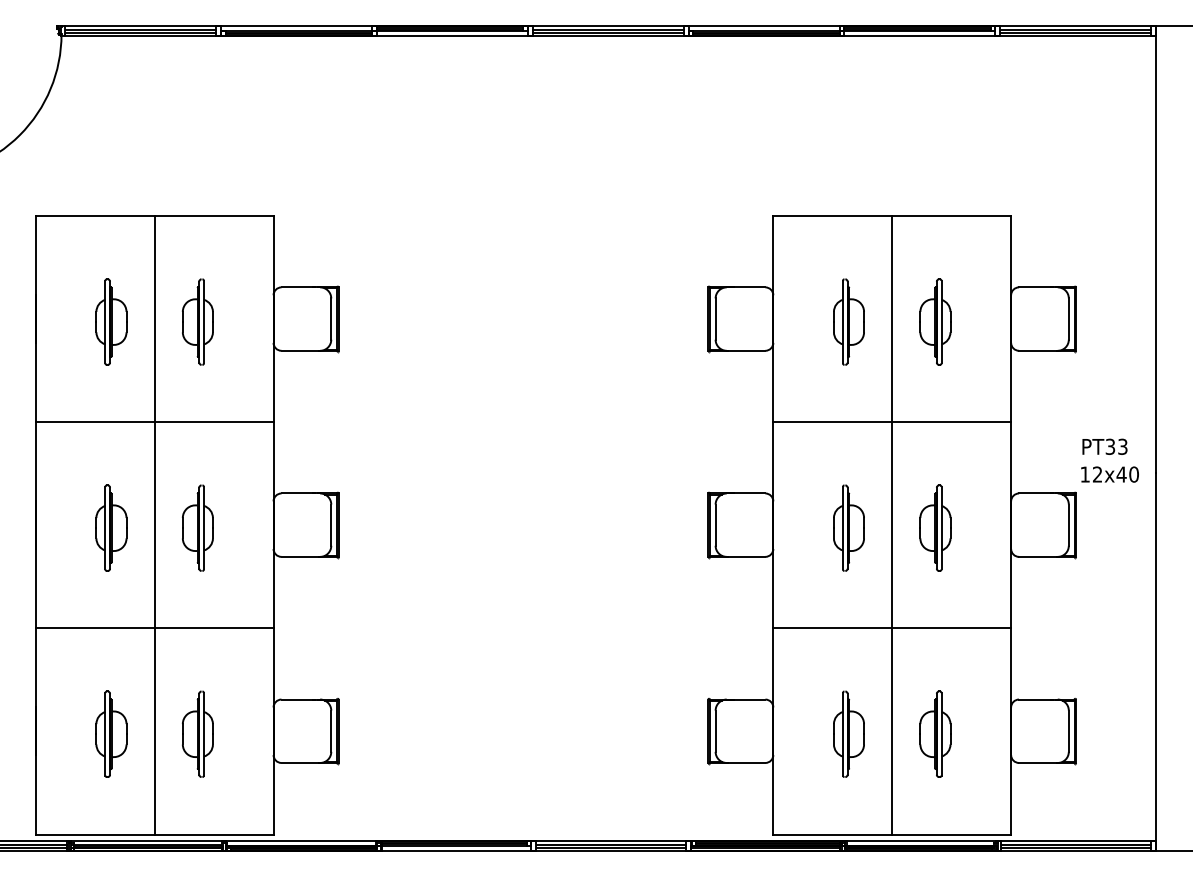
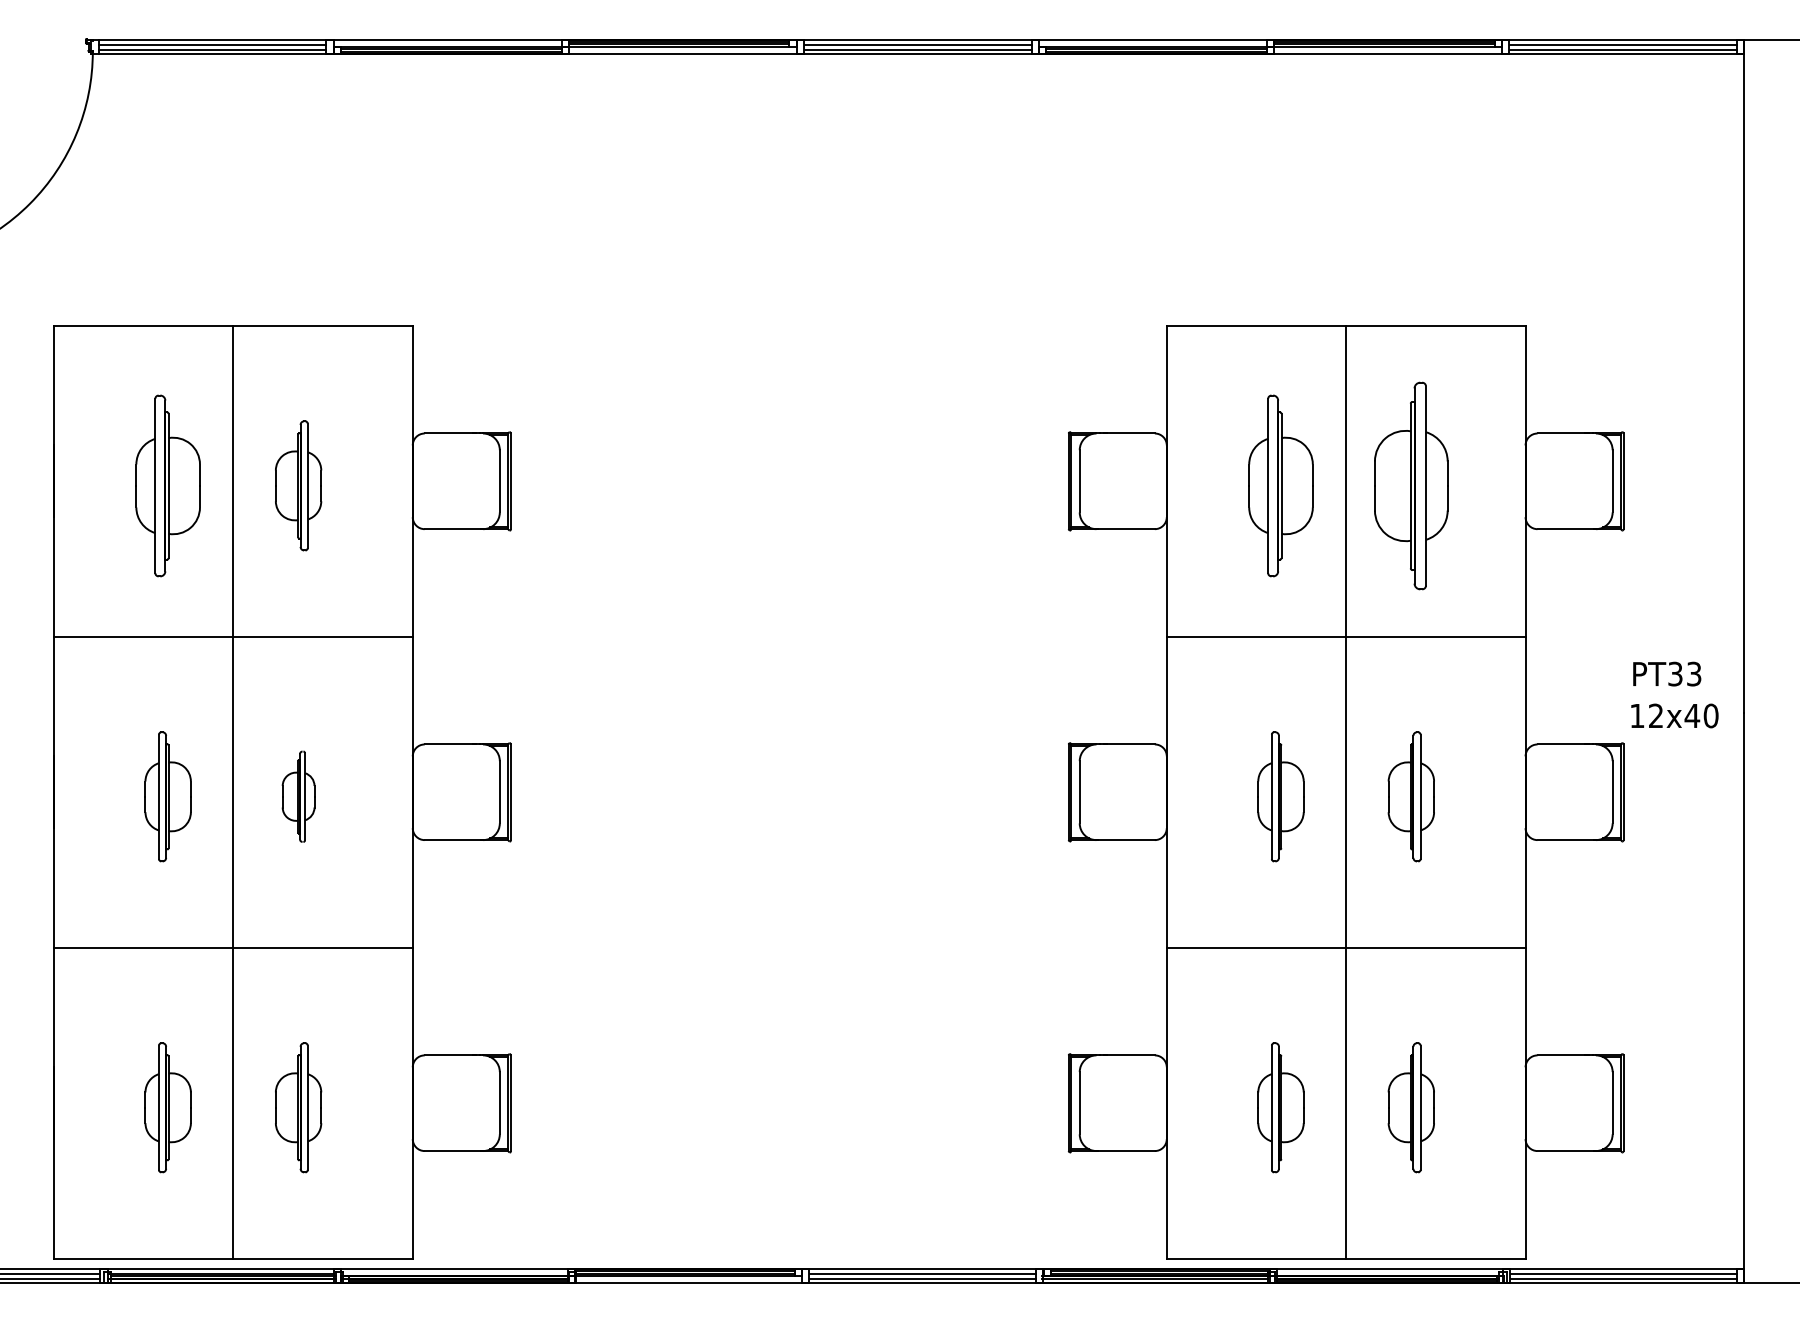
part: (111, 321) -> (168, 484), size x1.4
part: (848, 321) -> (1280, 484), size x1.4
part: (935, 321) -> (1411, 484), size x1.6
part: (197, 527) -> (297, 795), size x0.7

